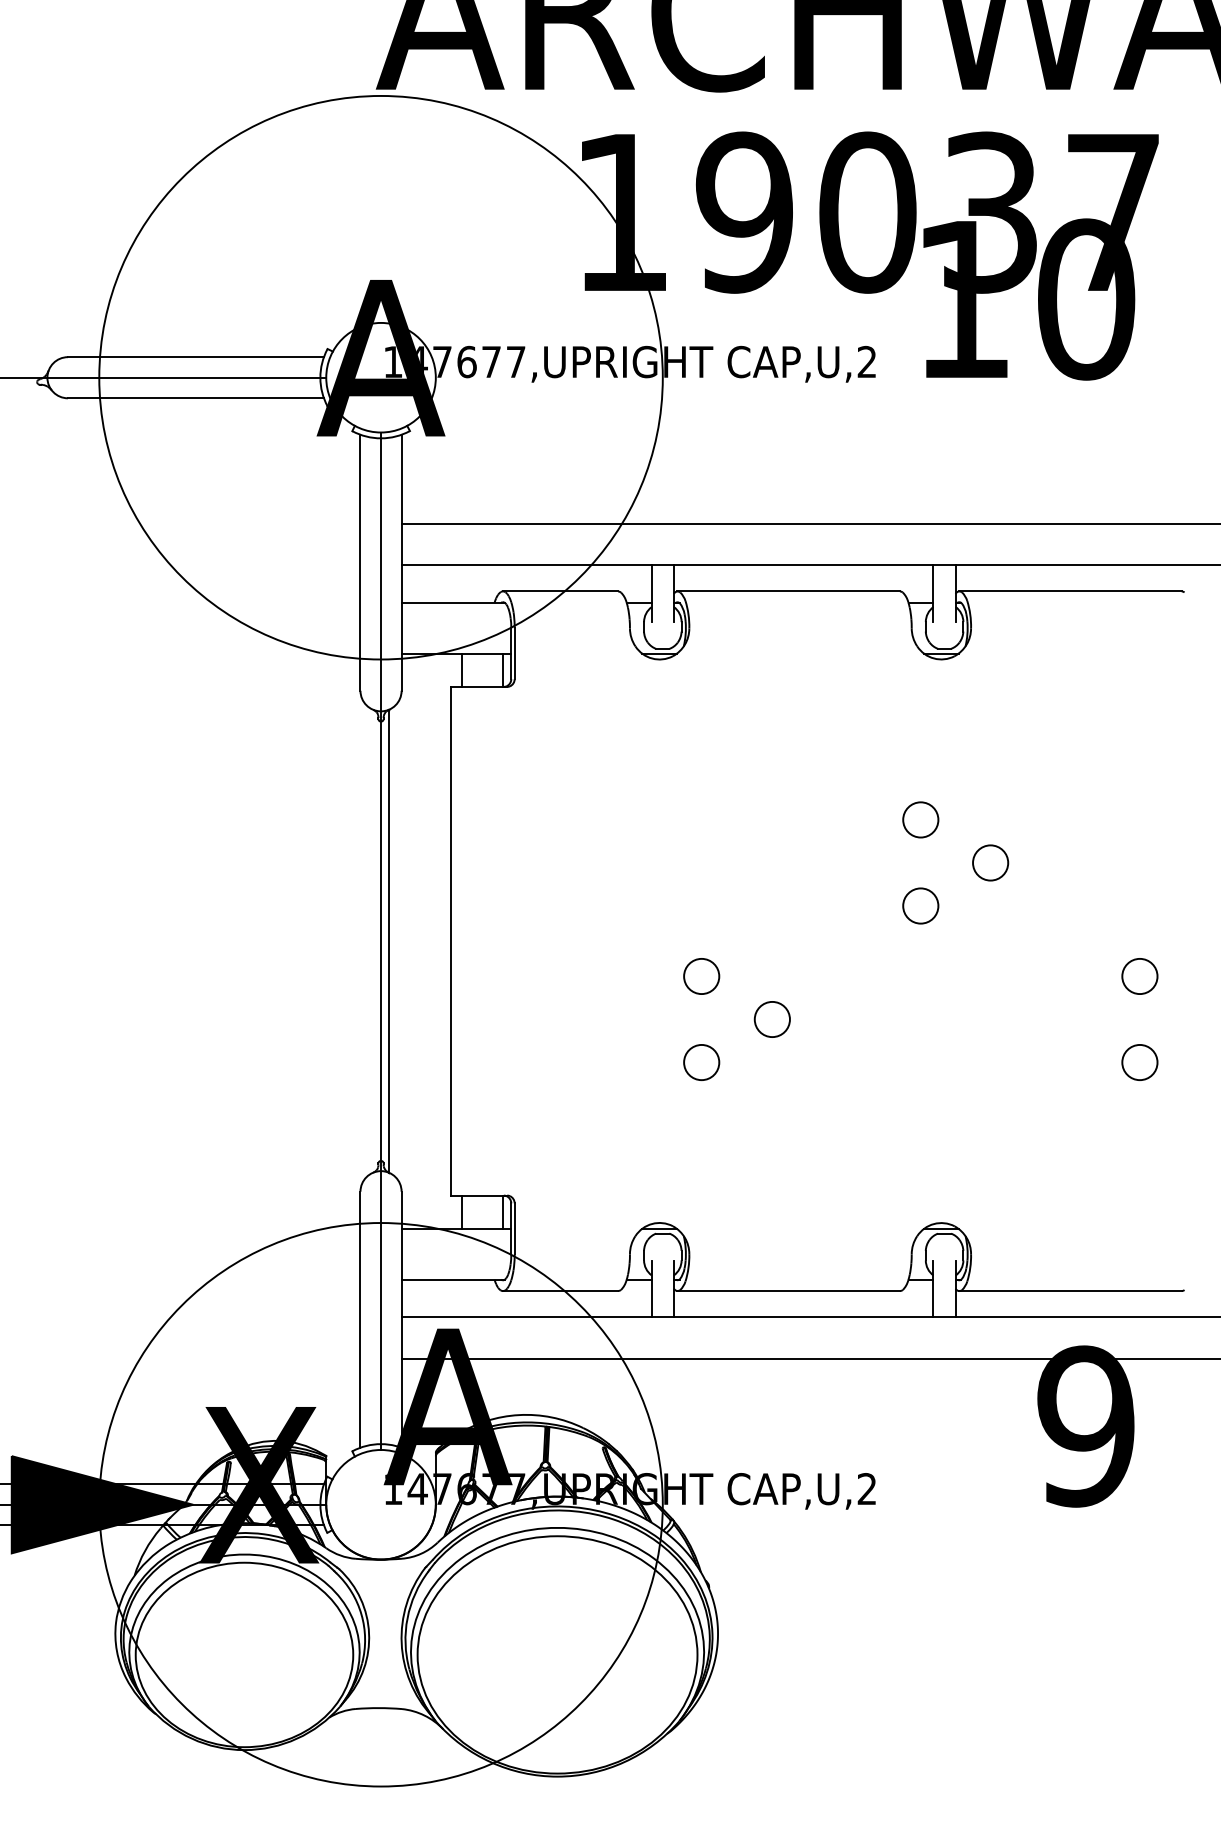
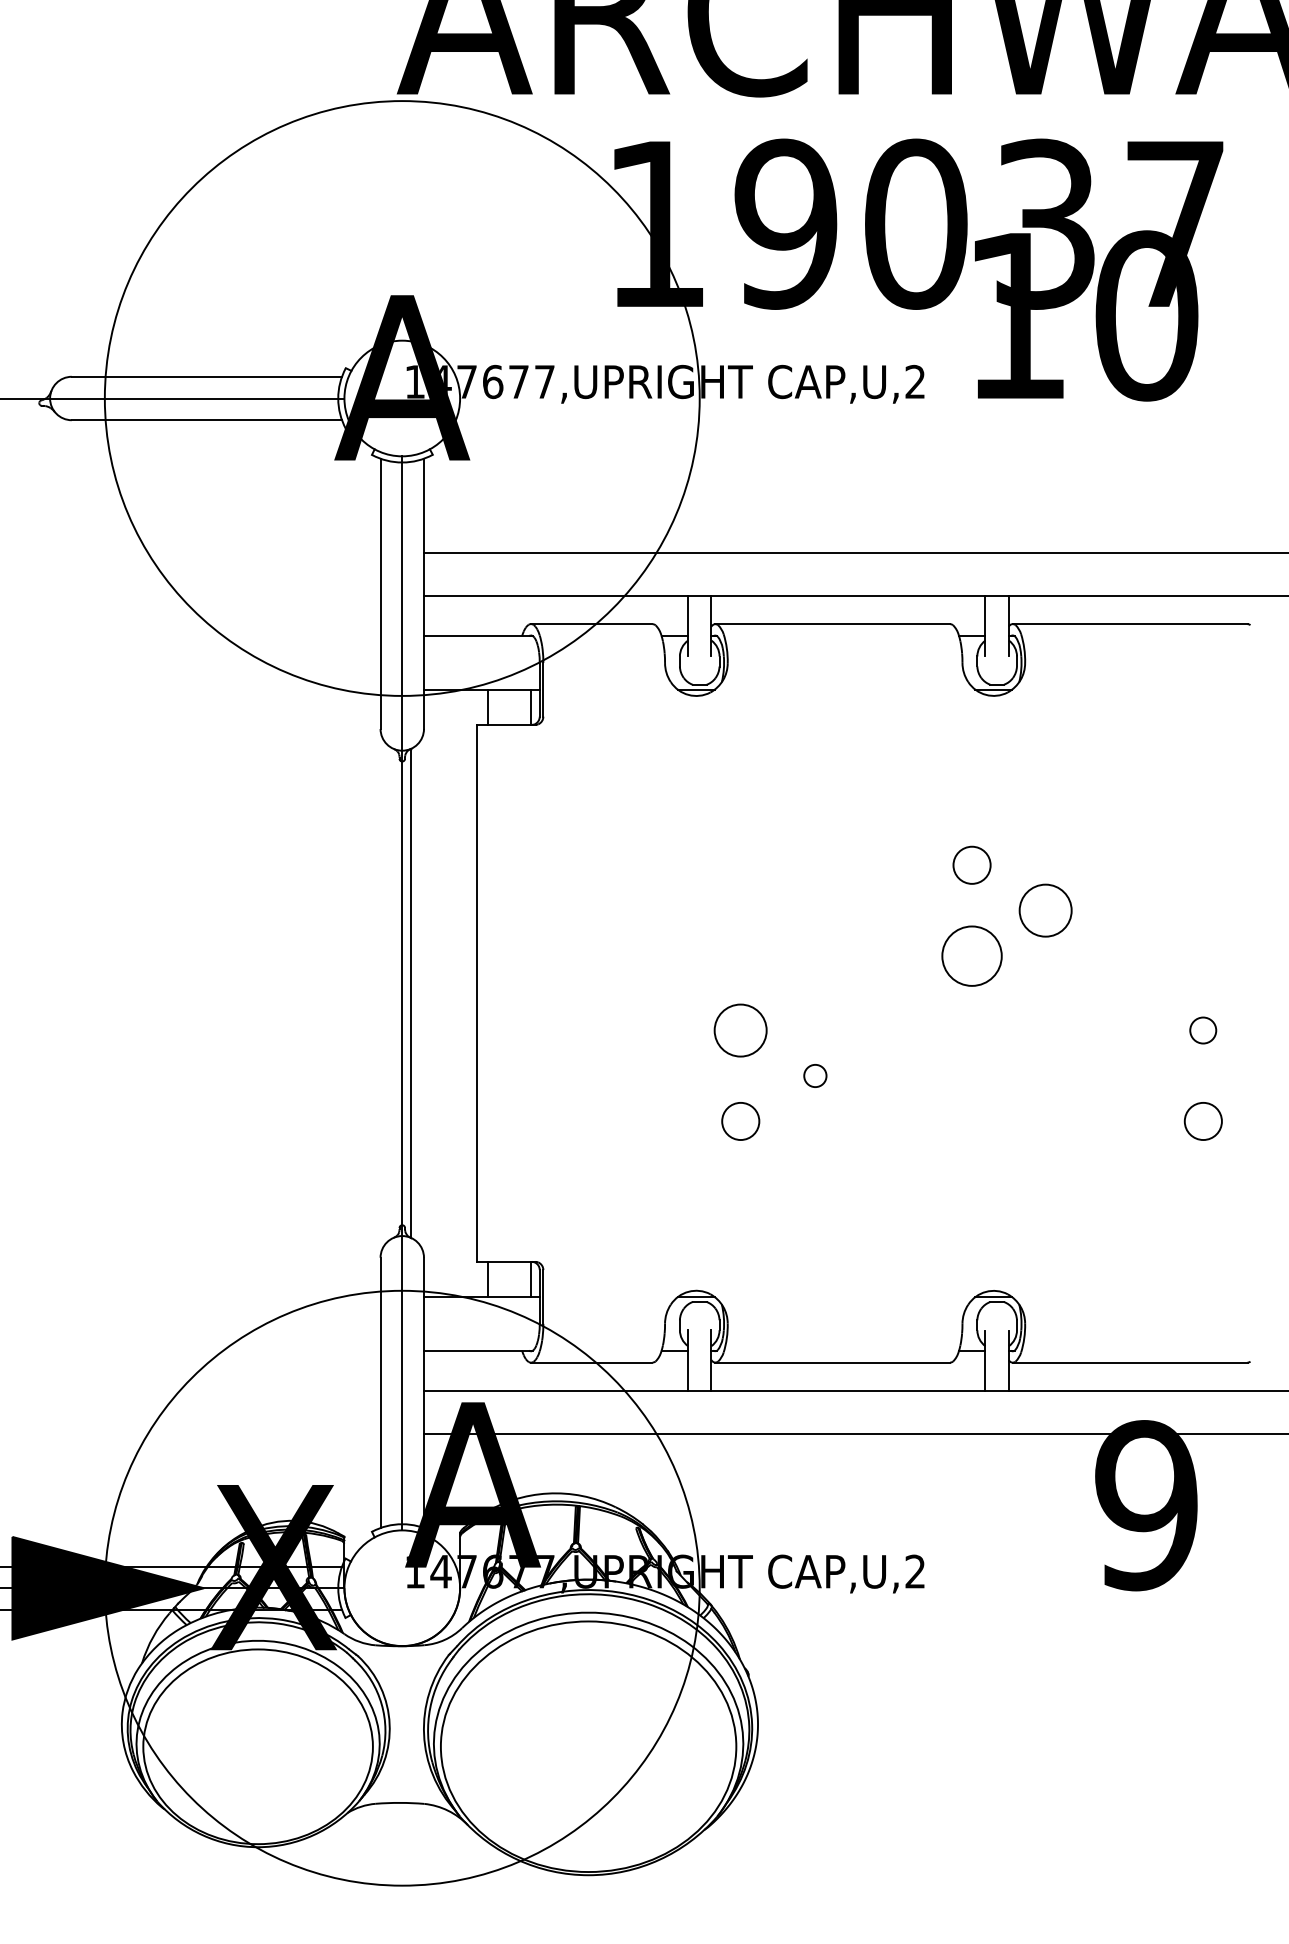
circle: (990, 862) -> (1045, 910), size x1.4
circle: (920, 905) -> (971, 955), size x1.6
circle: (701, 976) -> (740, 1030), size x1.4
circle: (1139, 976) -> (1202, 1030), size x0.7
circle: (771, 1019) -> (814, 1075), size x0.6

